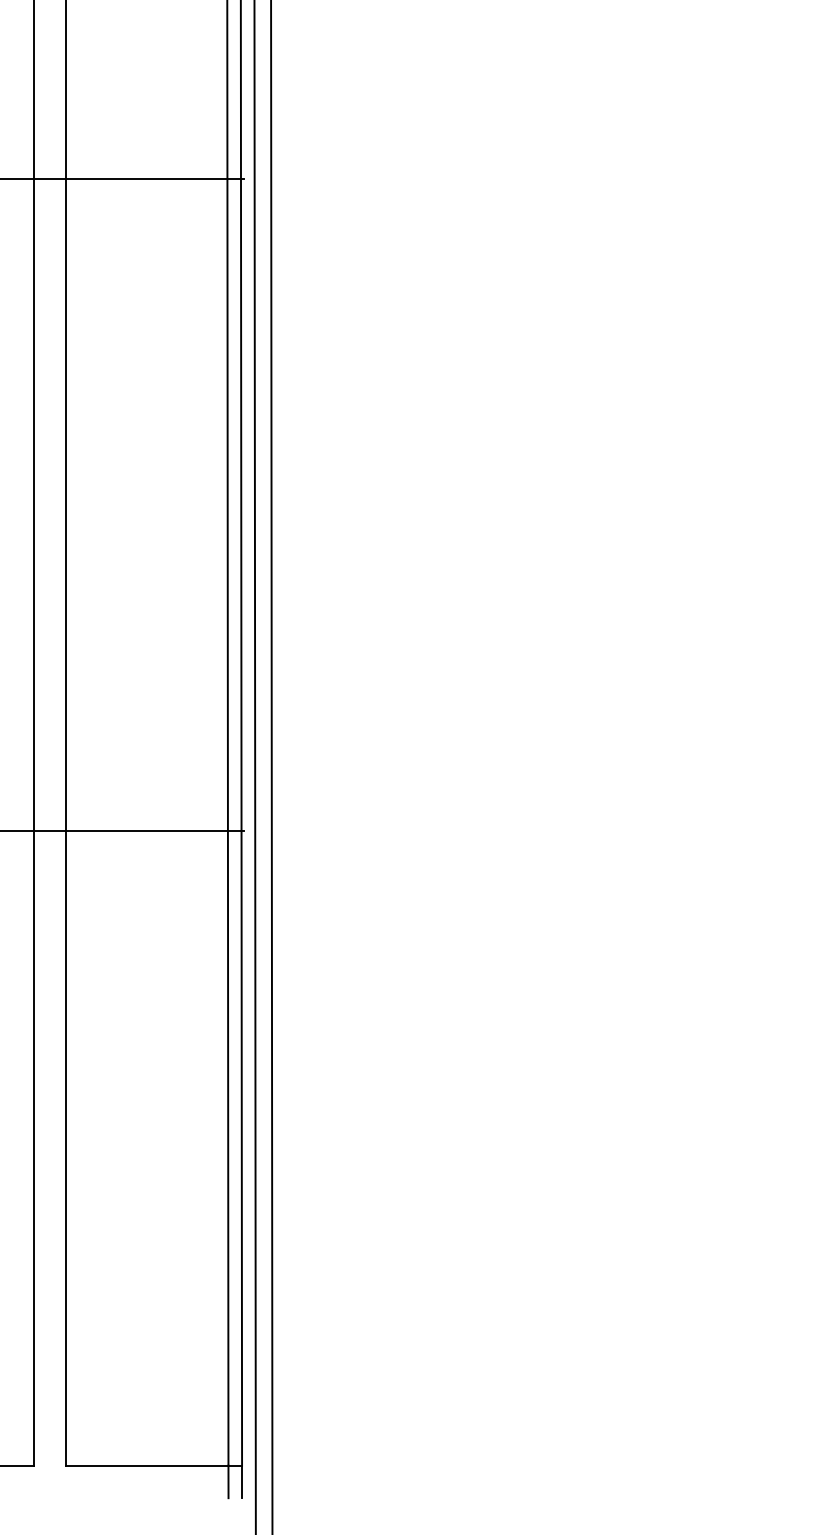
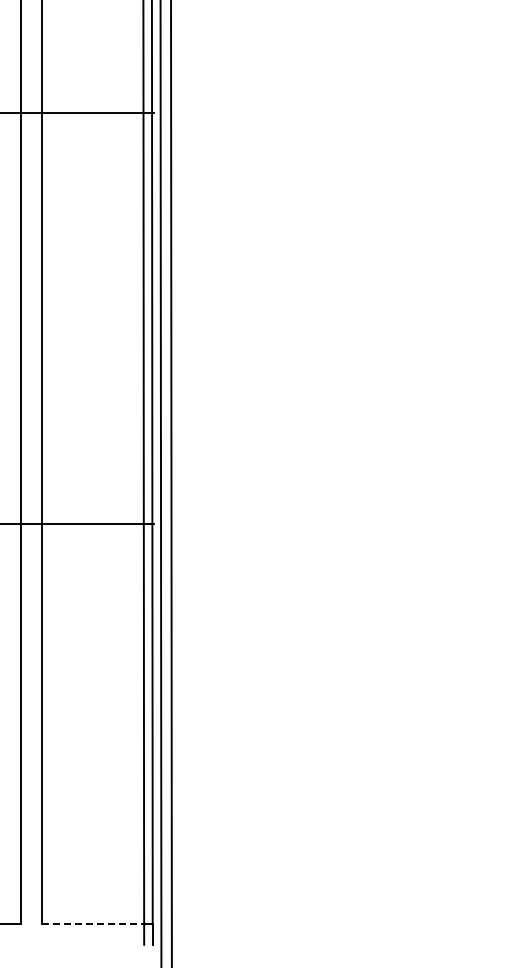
line: (148, 1465) -> (93, 924), solid -> dashed

